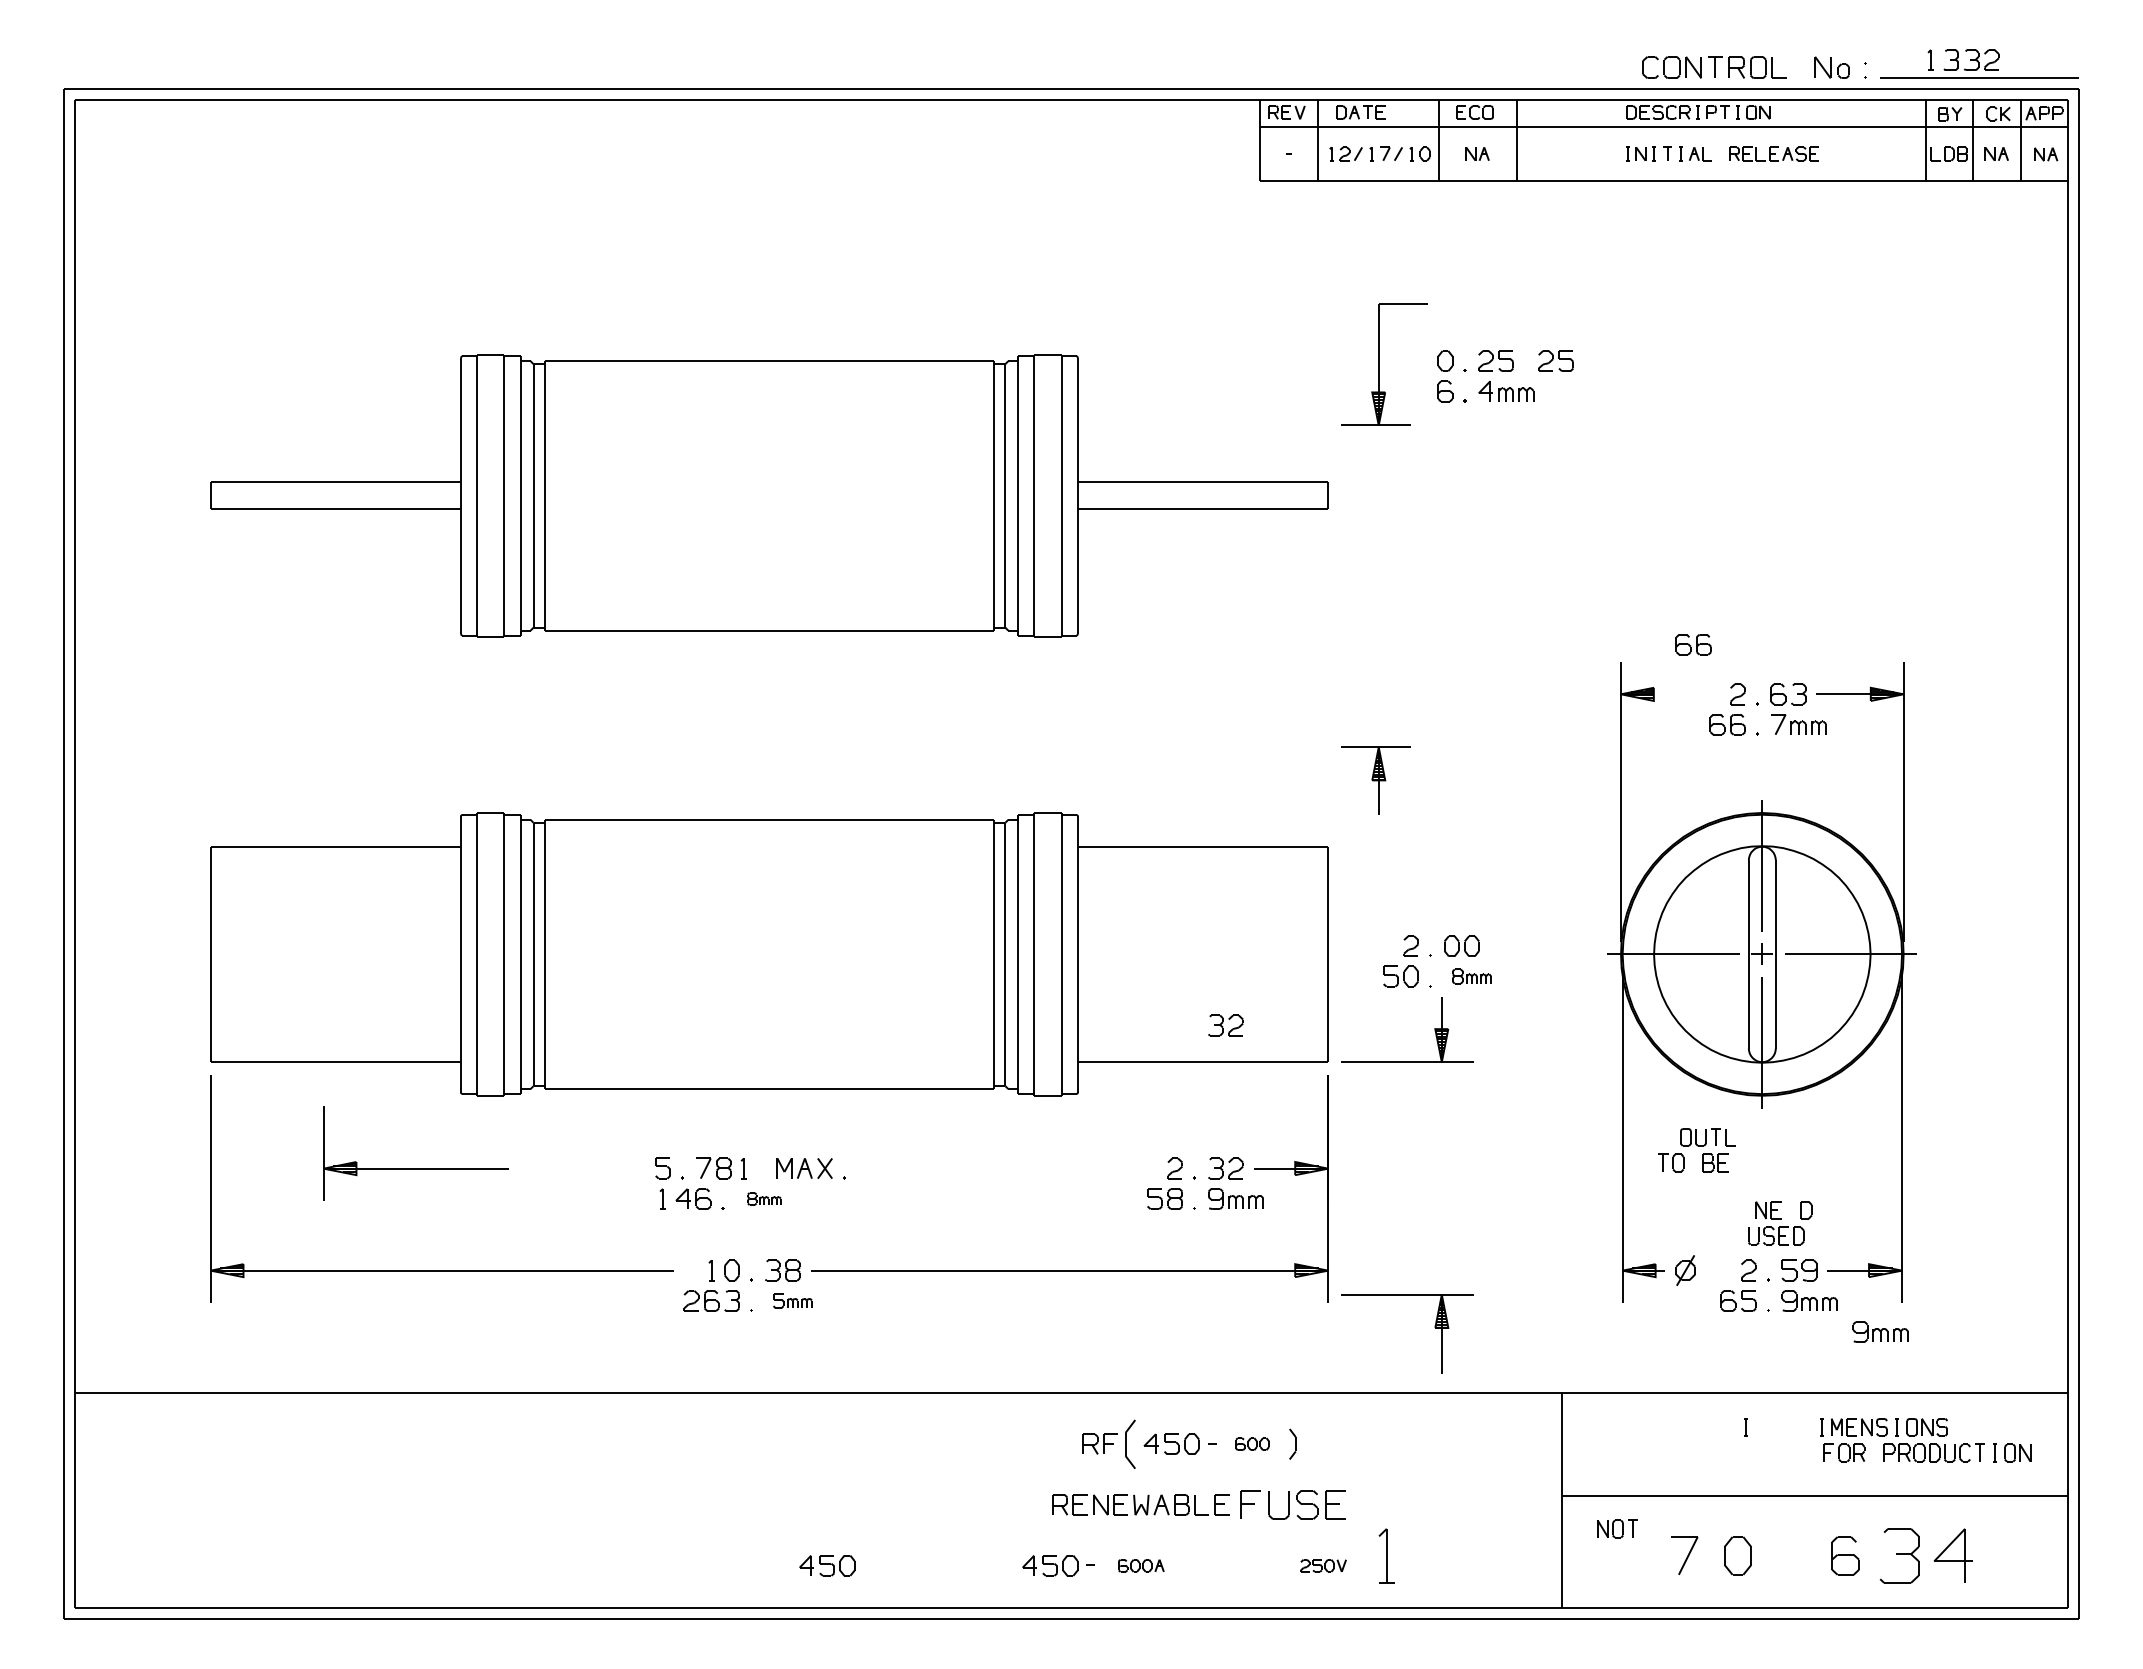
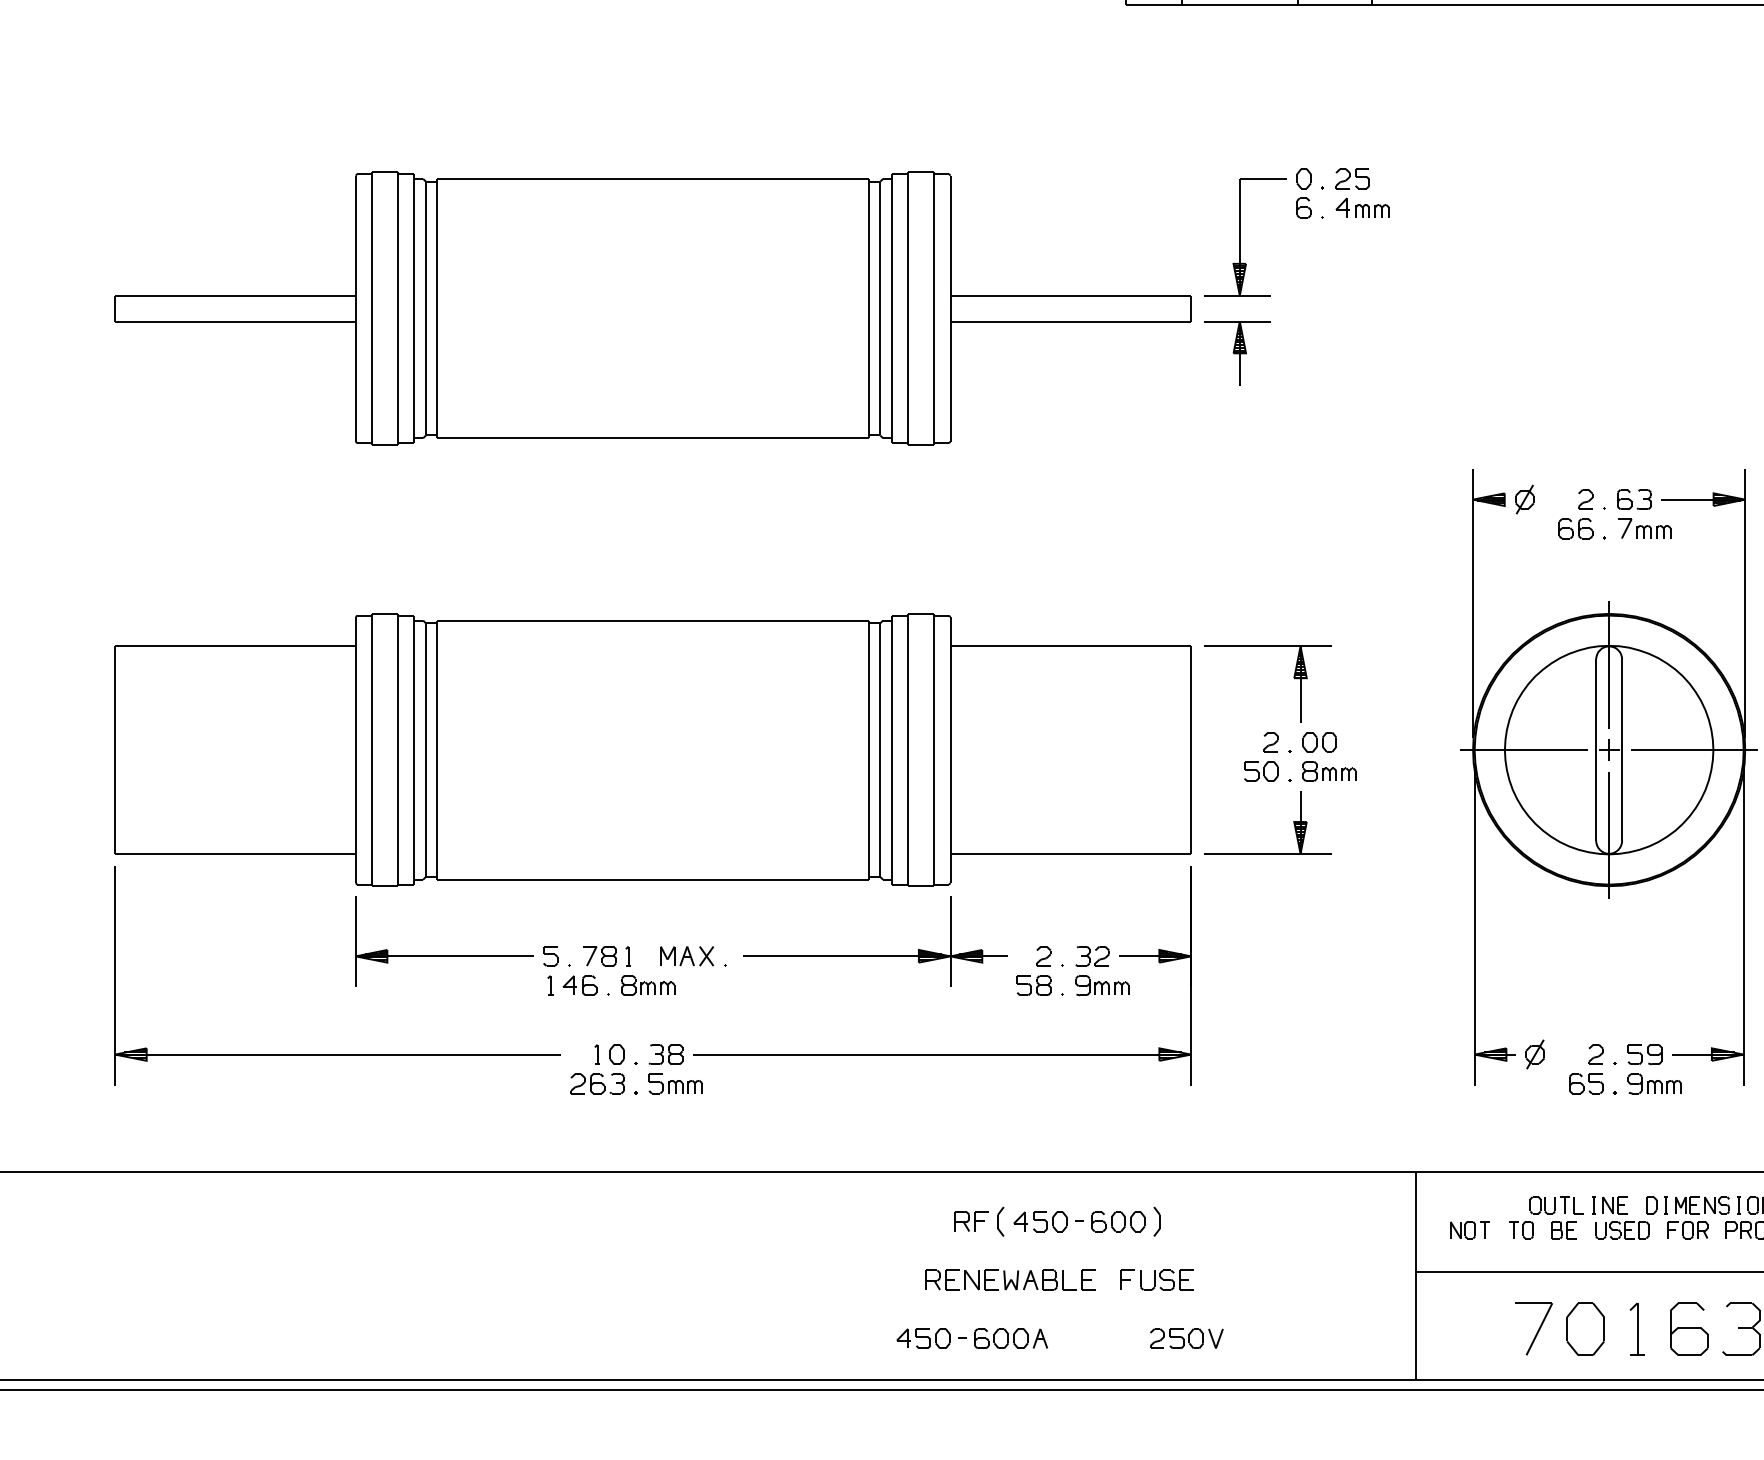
part: (1555, 360) -> (1410, 178), removed
part: (1384, 364) -> (1245, 236), moved
part: (1693, 644) -> (1542, 451), removed
part: (1674, 694) -> (1524, 499), added
part: (1375, 780) -> (1236, 353), moved
part: (1471, 976) -> (1329, 771), size x1.43
part: (1225, 1025) -> (1092, 818), removed
part: (1696, 1150) -> (1545, 1218), moved
part: (415, 1168) -> (444, 956), moved
part: (1000, 1168) -> (875, 956), added
part: (764, 1198) -> (648, 985), size x1.67
part: (1780, 1223) -> (1626, 1218), moved
part: (792, 1300) -> (675, 1083), size x1.43
part: (1434, 1327) -> (1293, 677), moved
part: (1880, 1331) -> (1722, 1113), removed
part: (1130, 1443) -> (1000, 1221), size x0.62
part: (1252, 1443) -> (1118, 1221), size x1.67
part: (1292, 1504) -> (1156, 1279), size x0.71
part: (1617, 1528) -> (1469, 1229), moved
part: (1386, 1555) -> (1637, 1328), moved
part: (1684, 1555) -> (1534, 1328), size x1.43
part: (1737, 1555) -> (1585, 1328), size x1.43
part: (1845, 1555) -> (1689, 1328), size x1.43
part: (827, 1565) -> (709, 1338), removed
part: (1141, 1565) -> (1011, 1338), size x1.67
part: (1323, 1565) -> (1186, 1338), size x1.67

